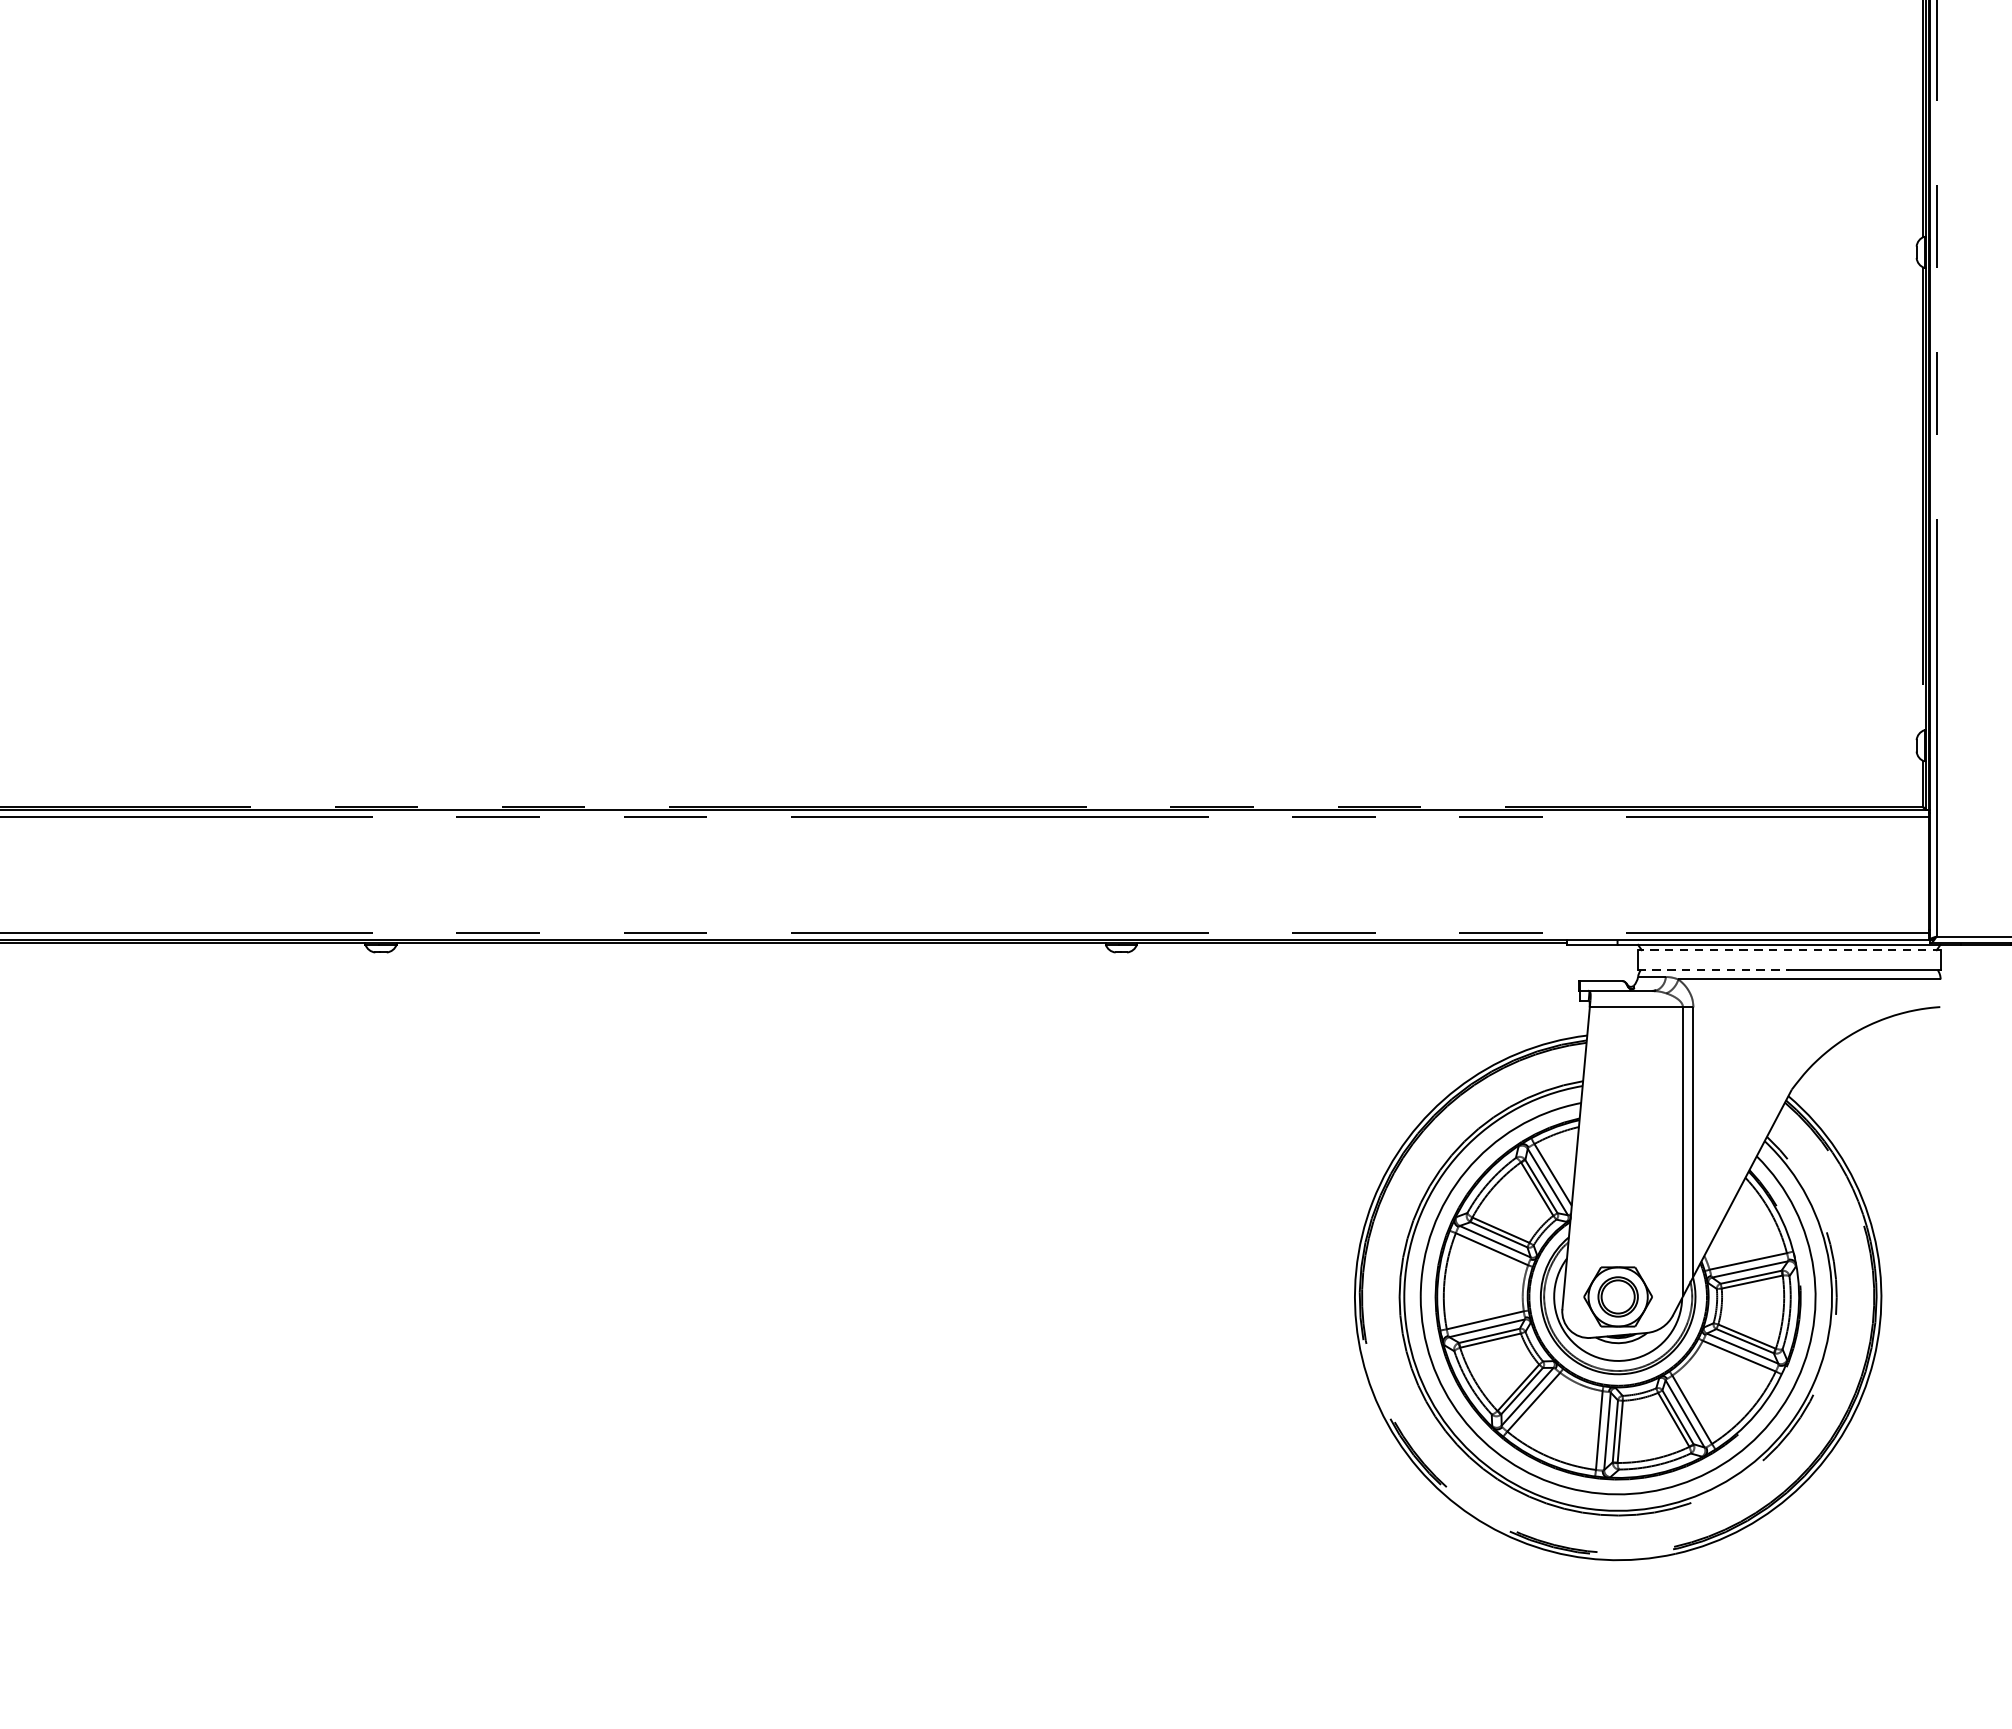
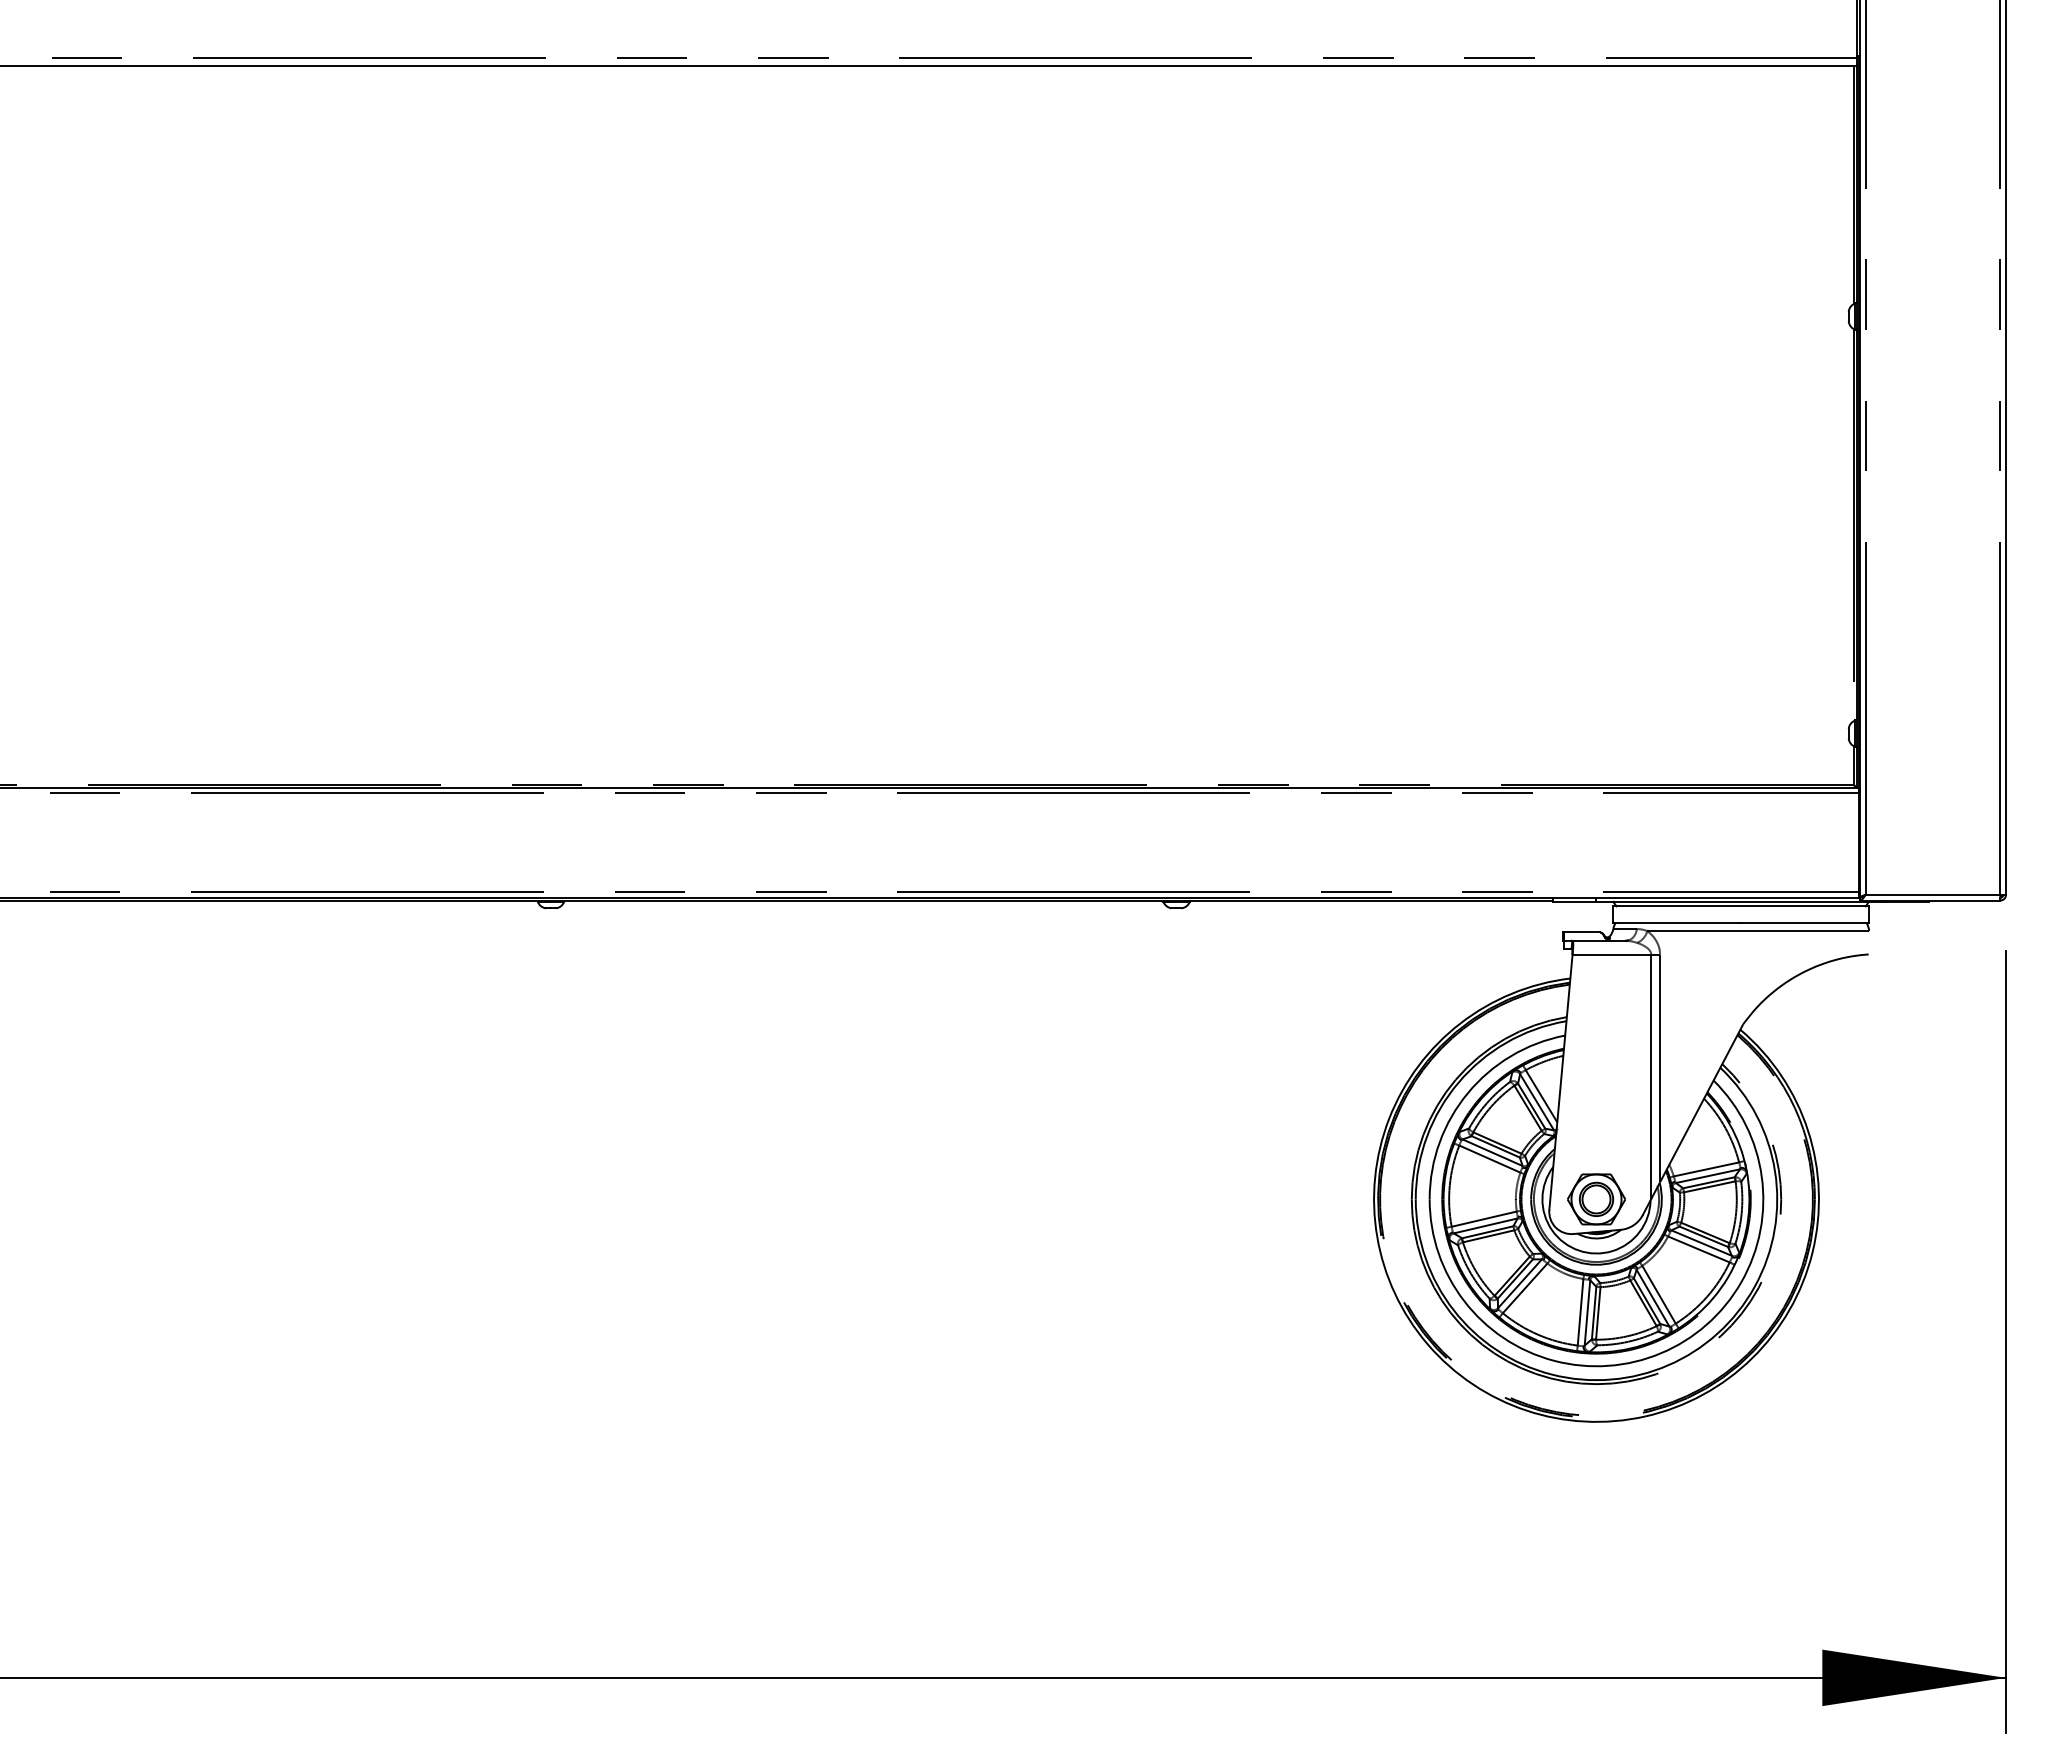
line: (1788, 950) -> (1740, 906), dashed -> solid
line: (1714, 970) -> (1677, 923), dashed -> solid

